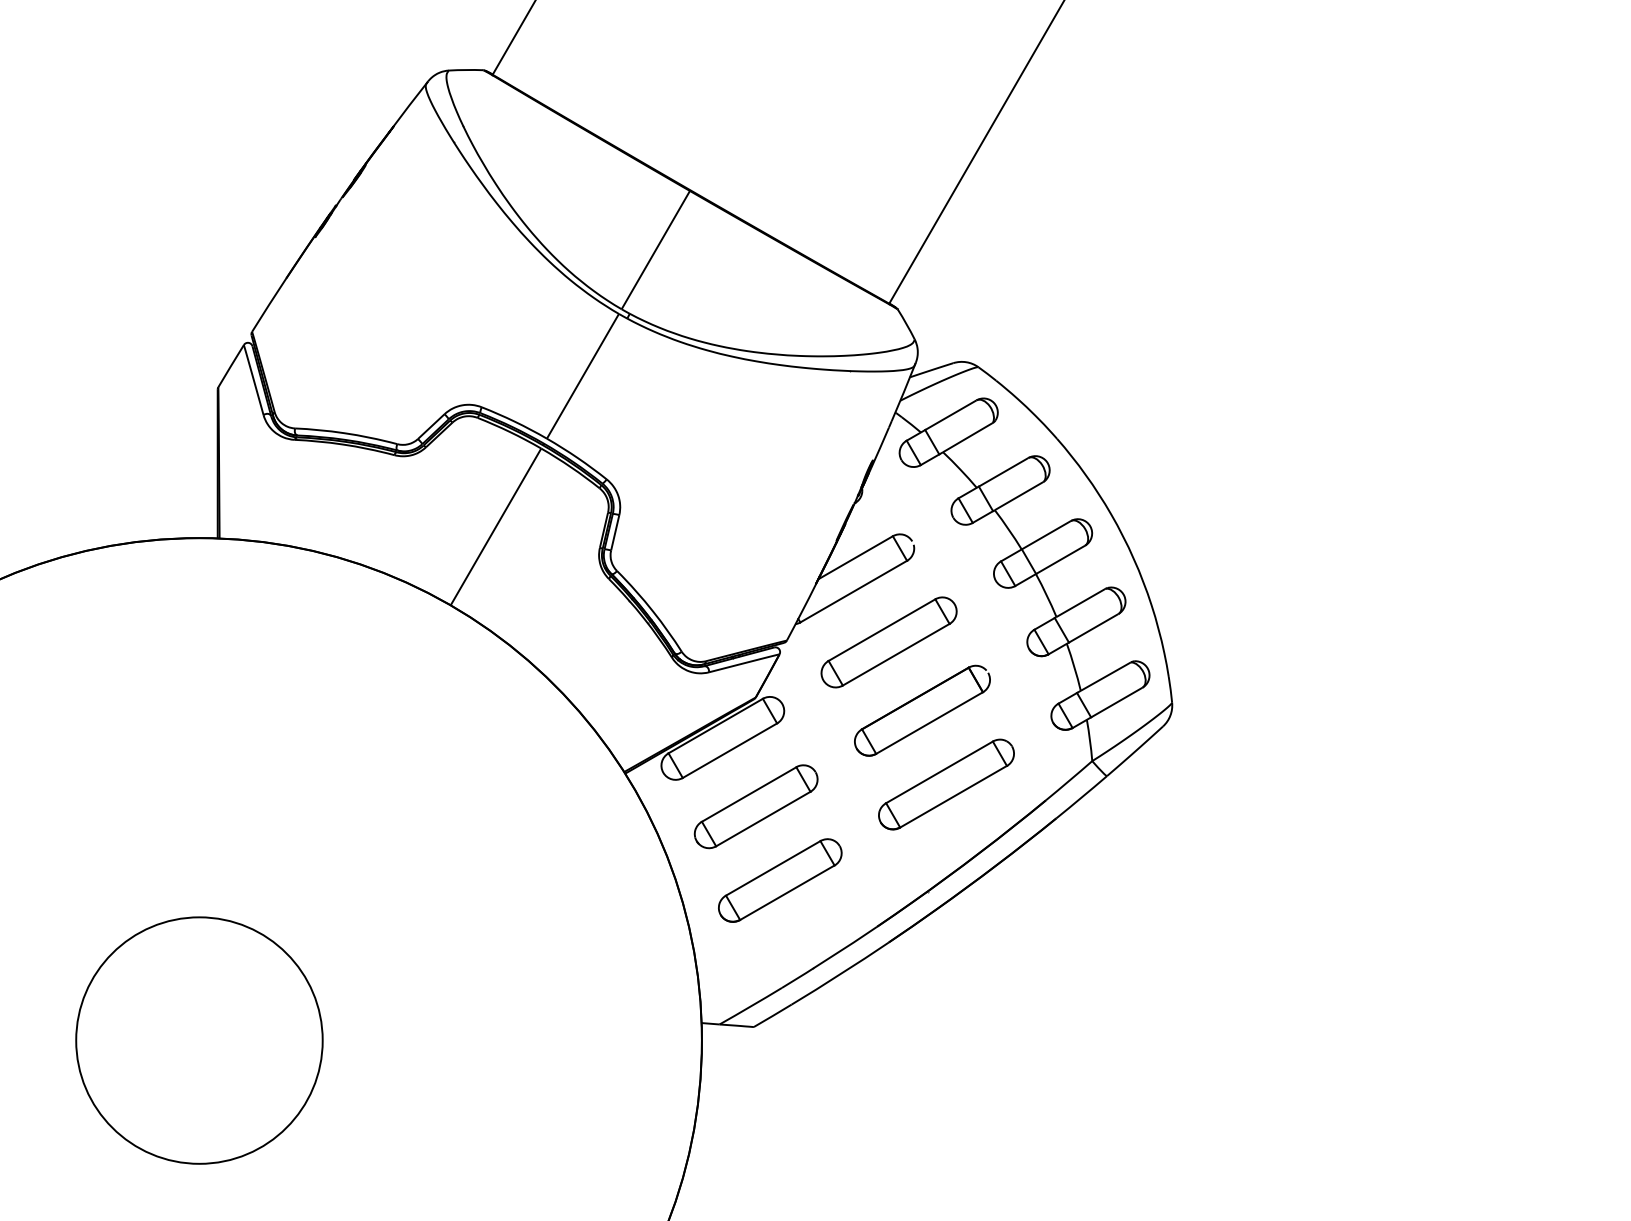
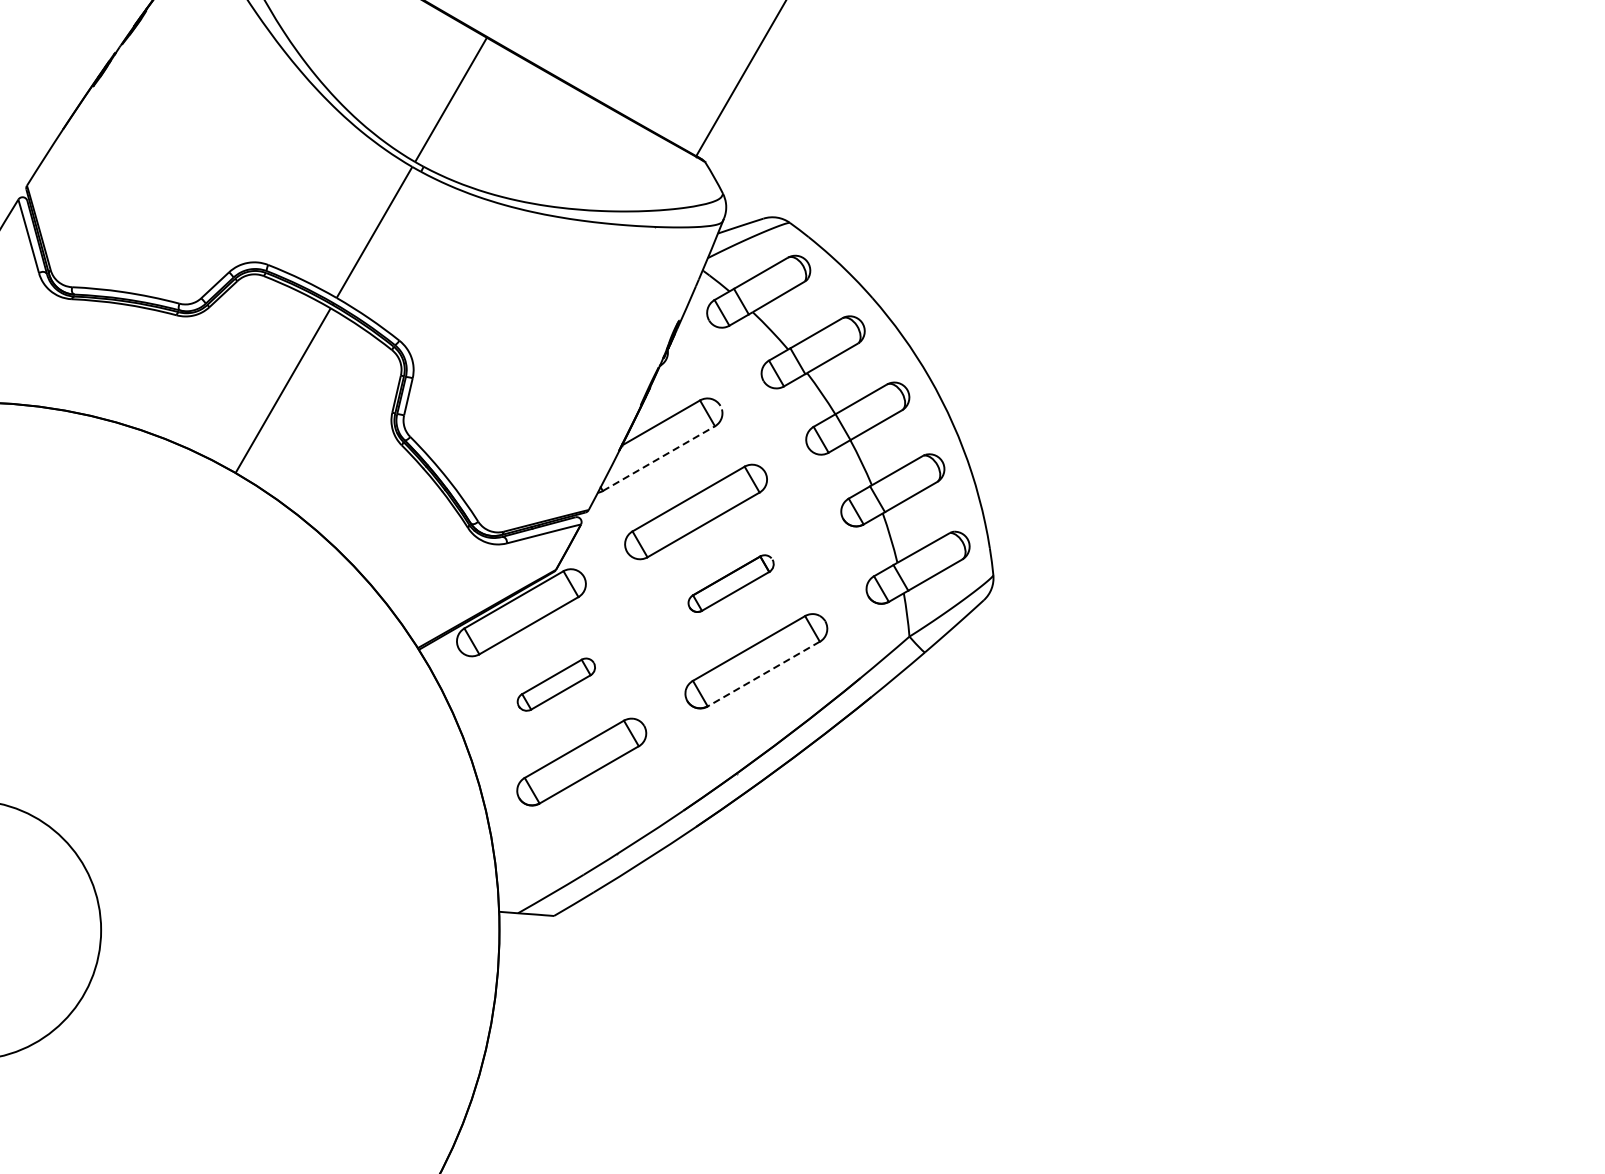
line: (853, 591) -> (658, 458), solid -> dashed
part: (922, 710) -> (731, 583), size x0.6
line: (953, 796) -> (763, 673), solid -> dashed
part: (755, 806) -> (555, 684), size x0.6

